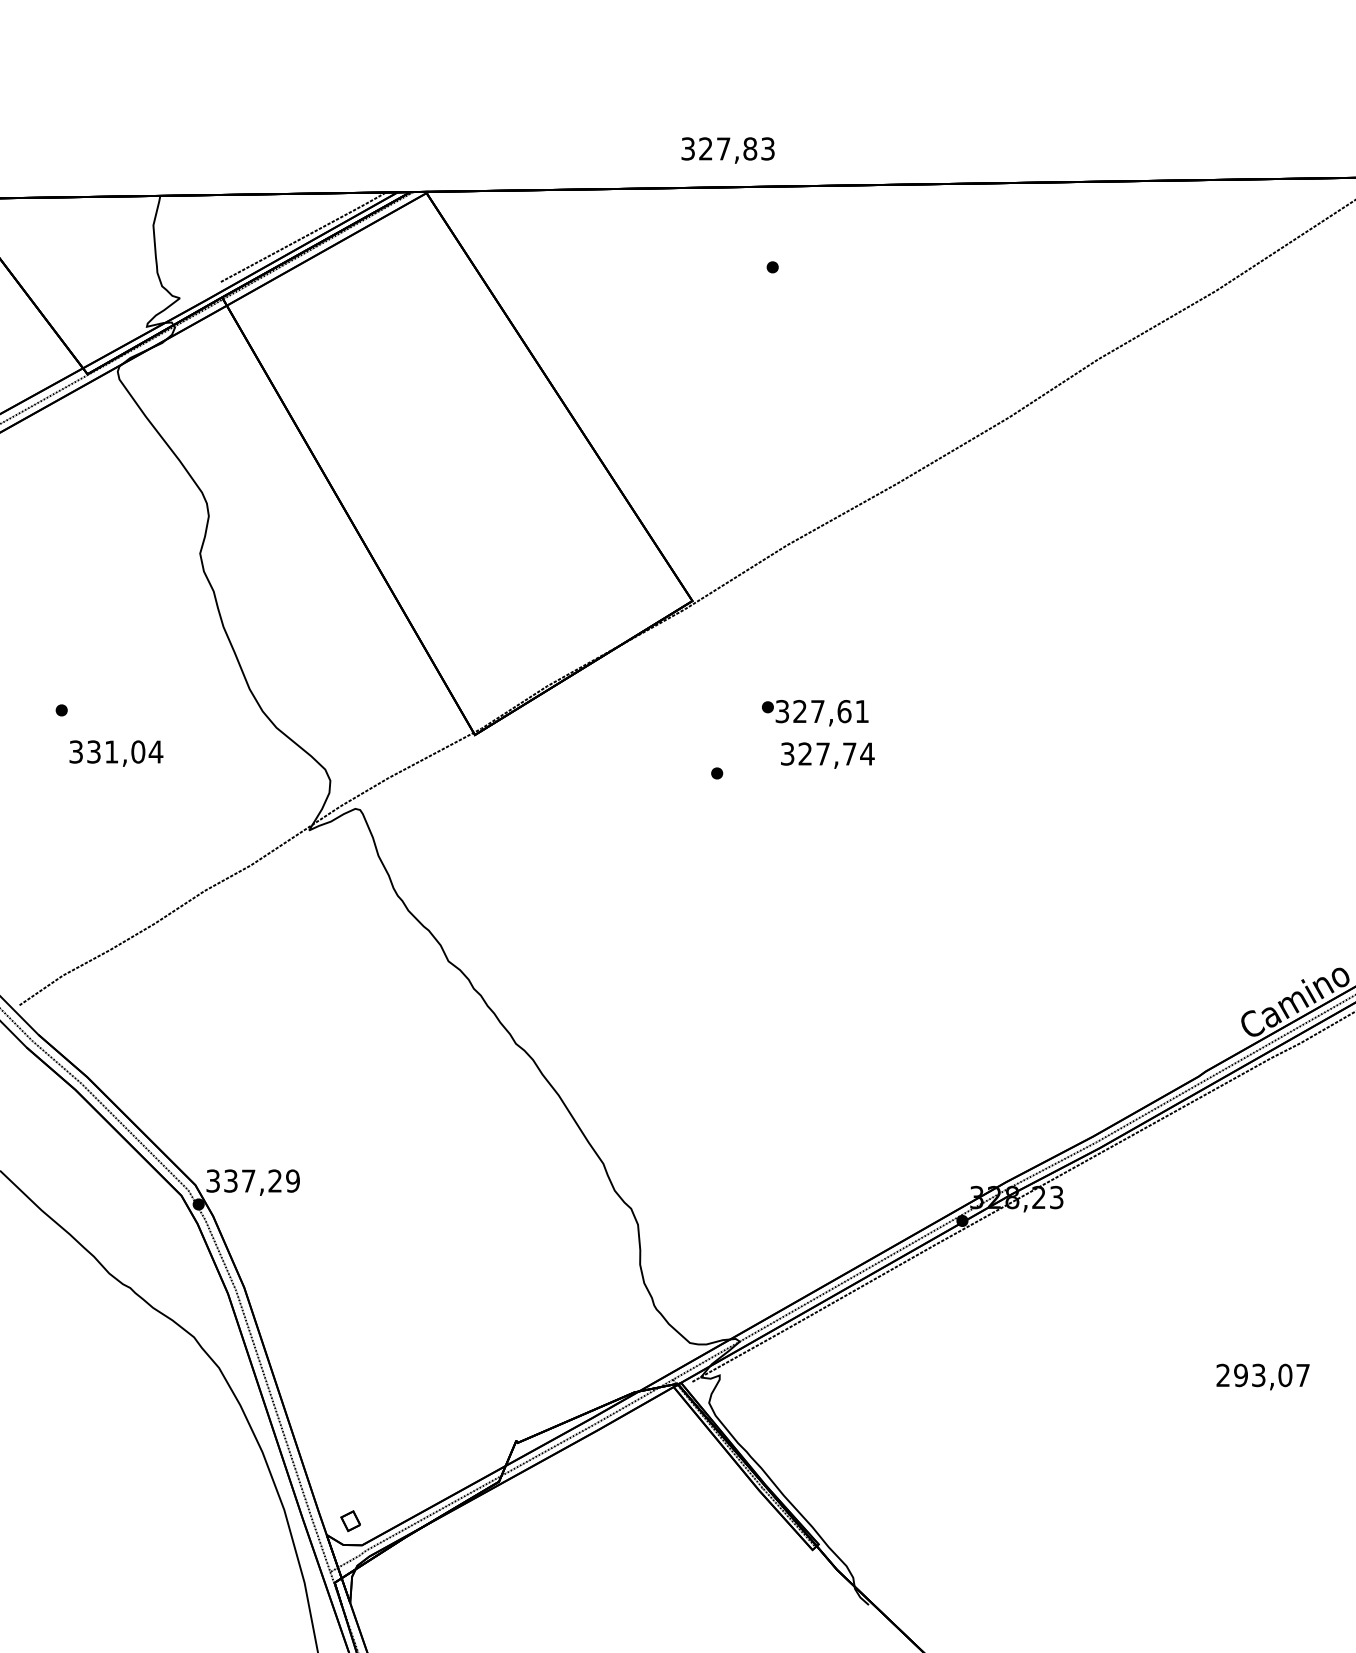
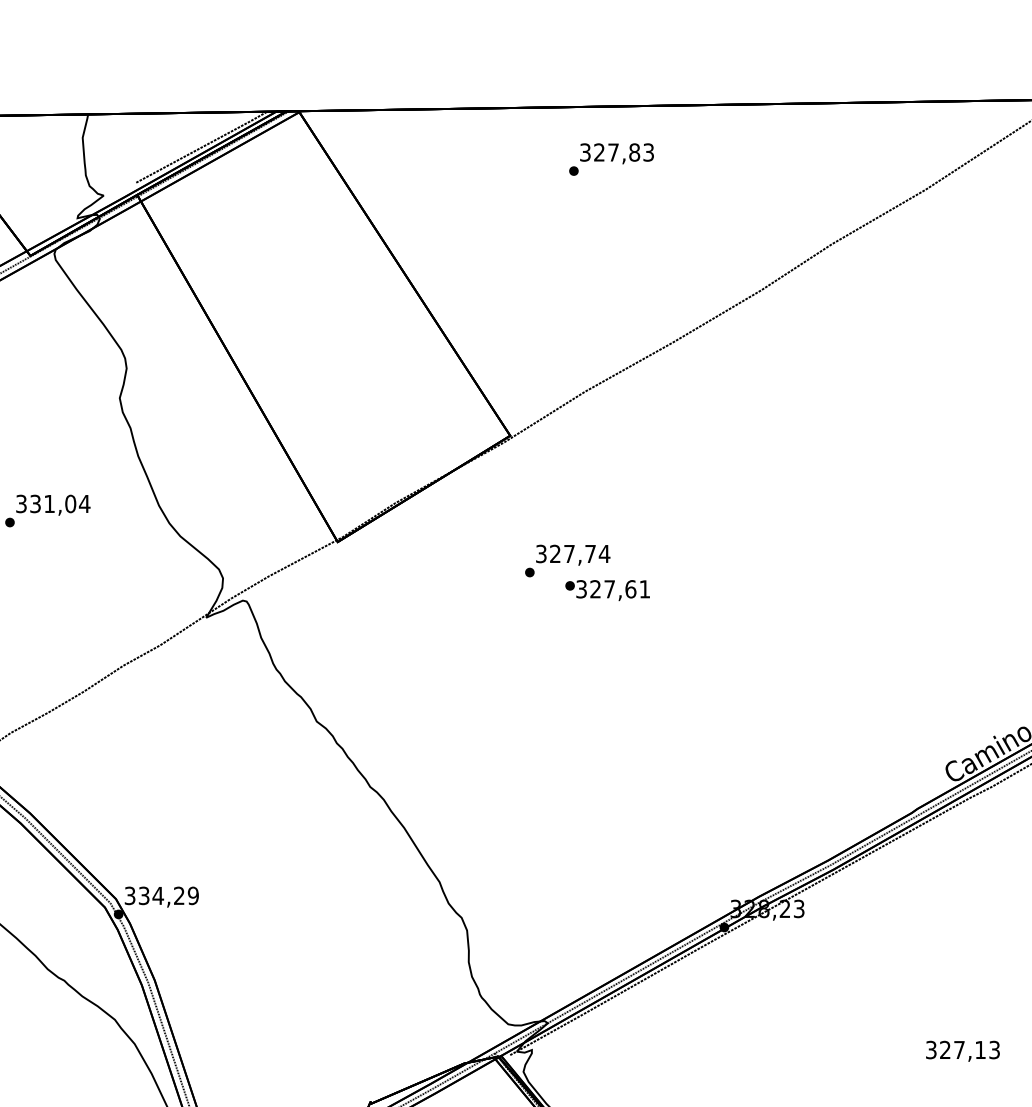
text: (727, 150) -> (616, 153), moved
text: (815, 713) -> (607, 590), moved
text: (116, 753) -> (53, 505), moved
text: (827, 755) -> (572, 555), moved
text: (248, 1180) -> (158, 895), 337,29 -> 334,29
text: (1262, 1375) -> (962, 1050), 293,07 -> 327,13

